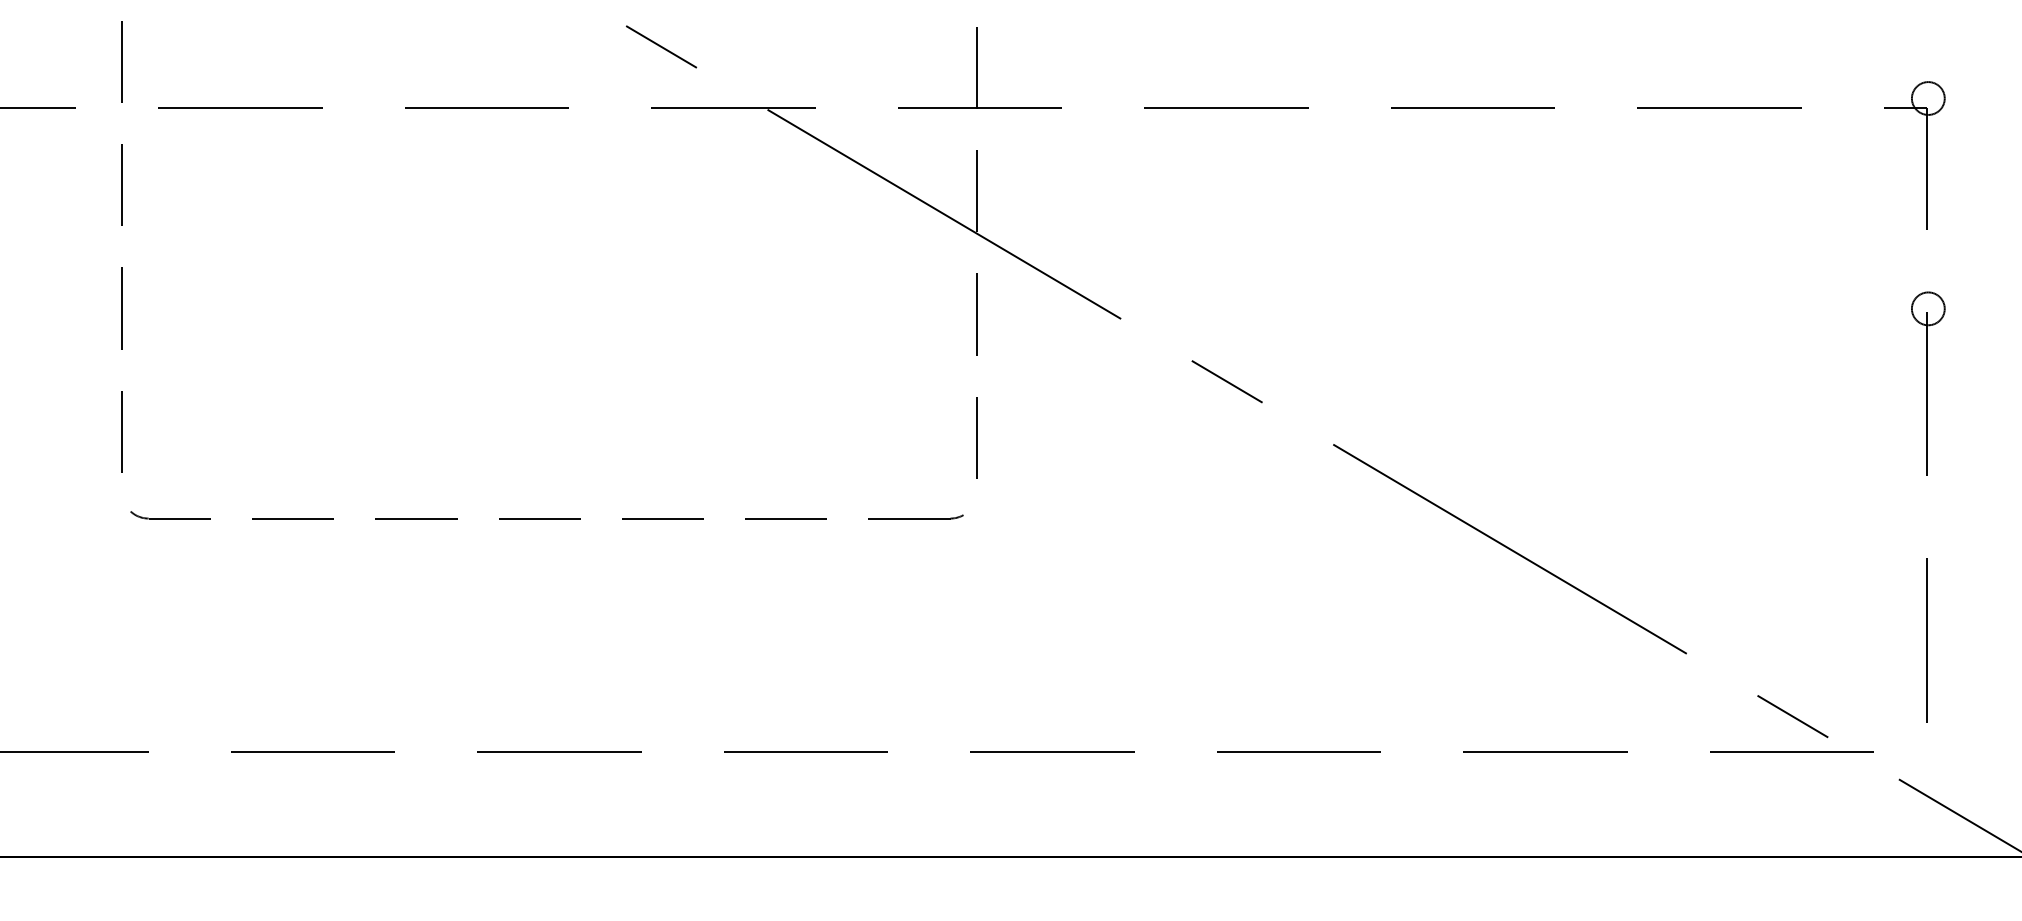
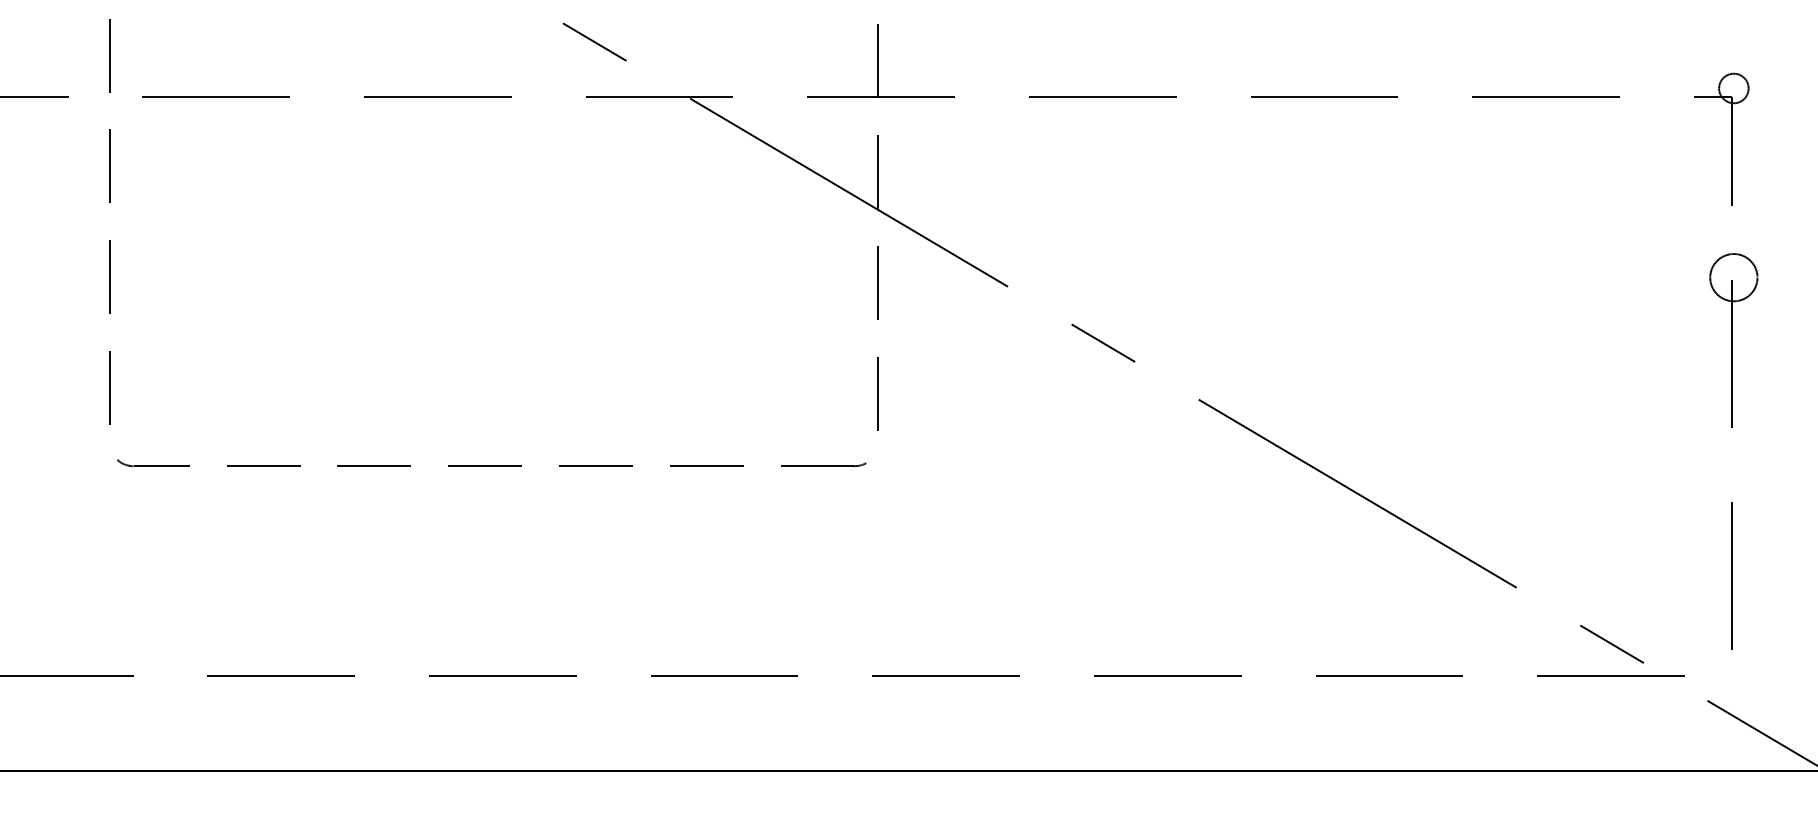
circle: (1927, 308) -> (1733, 277), size x1.6

